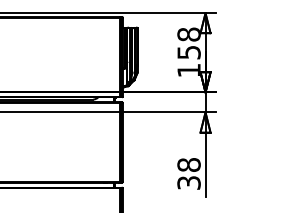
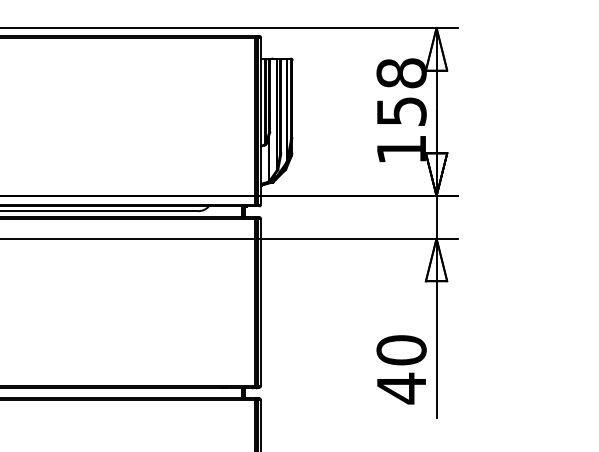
text: (188, 174) -> (400, 370), 38 -> 40

